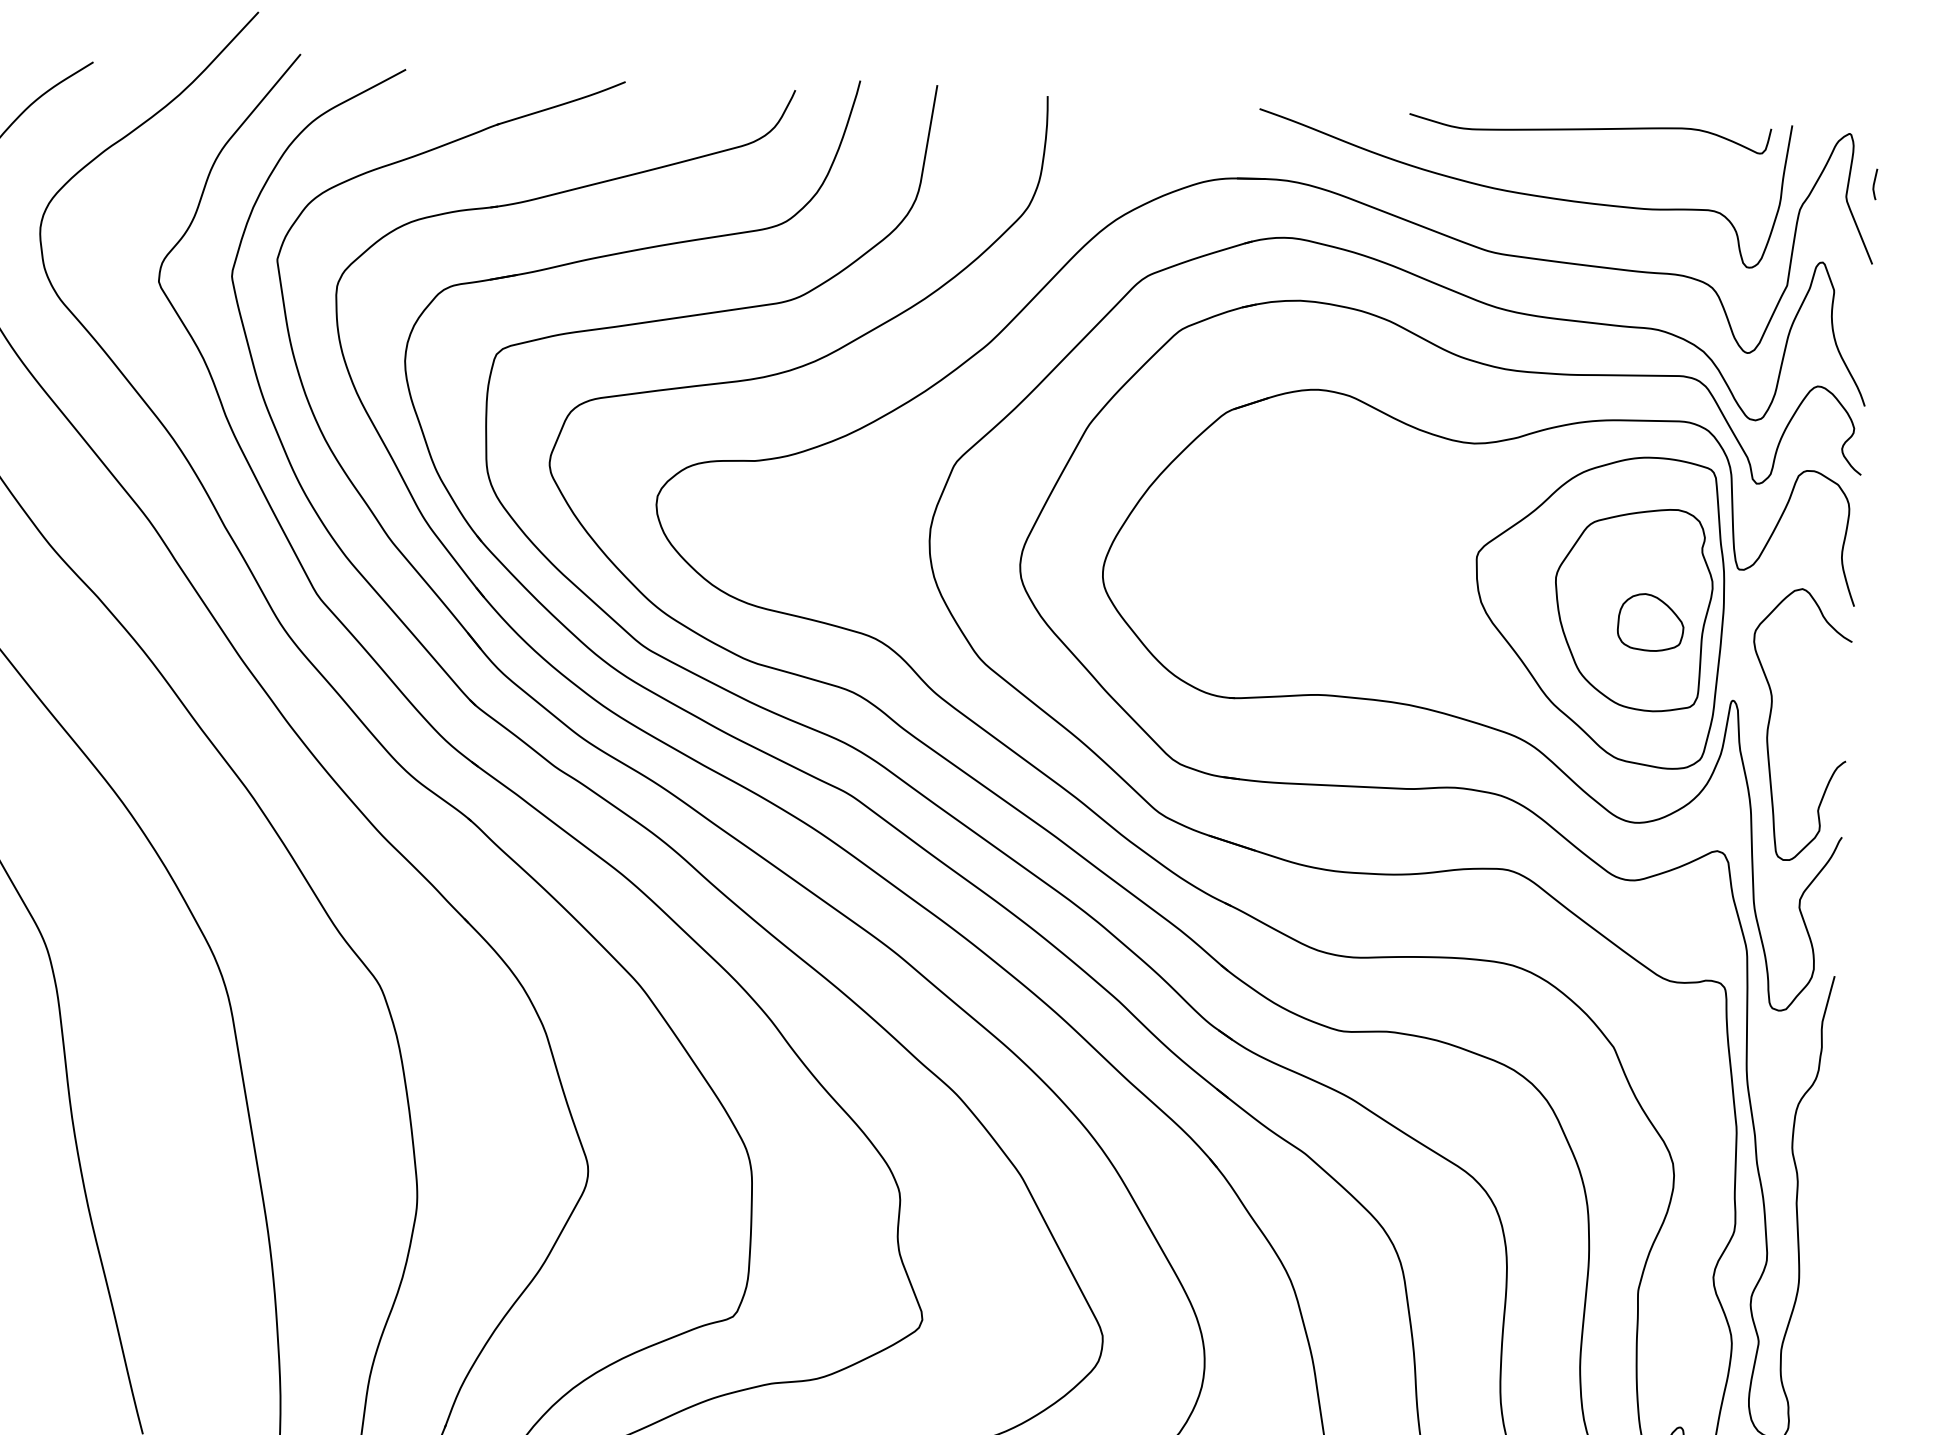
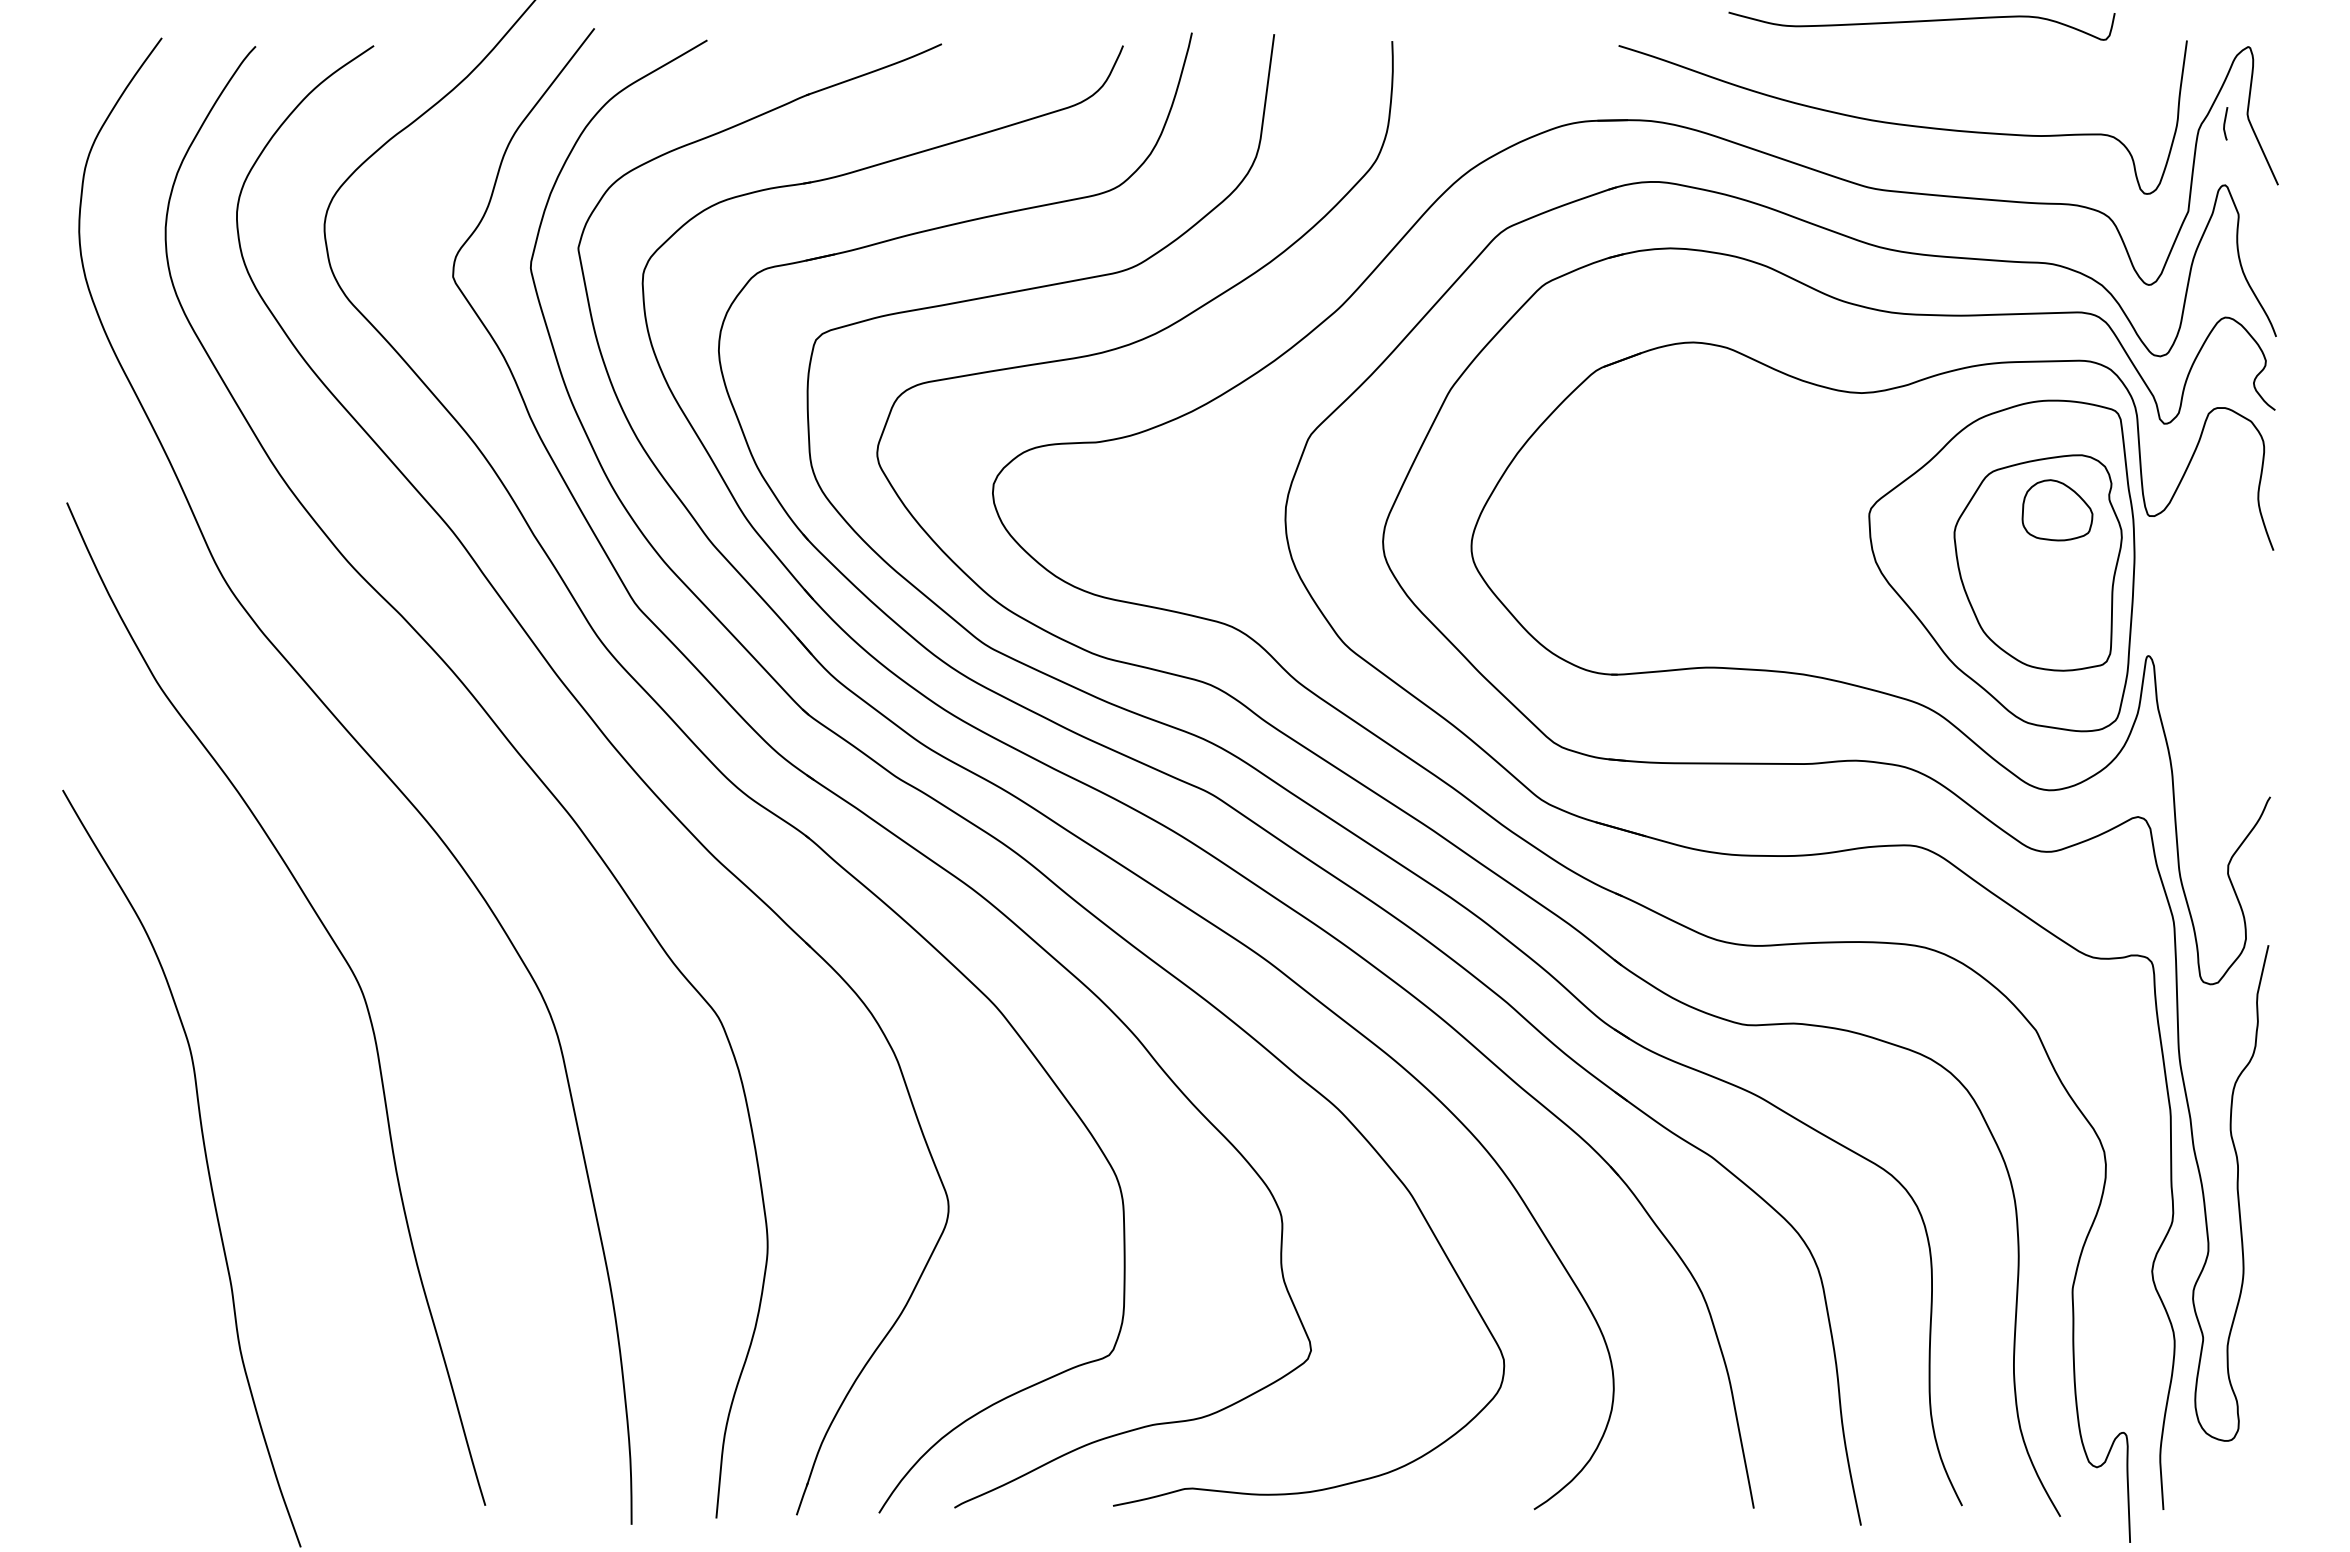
curve: (1589, 130) -> (1921, 22), moved
curve: (1874, 184) -> (2225, 123), moved
part: (1650, 622) -> (2057, 510), moved
curve: (1770, 718) -> (2189, 673), removed

